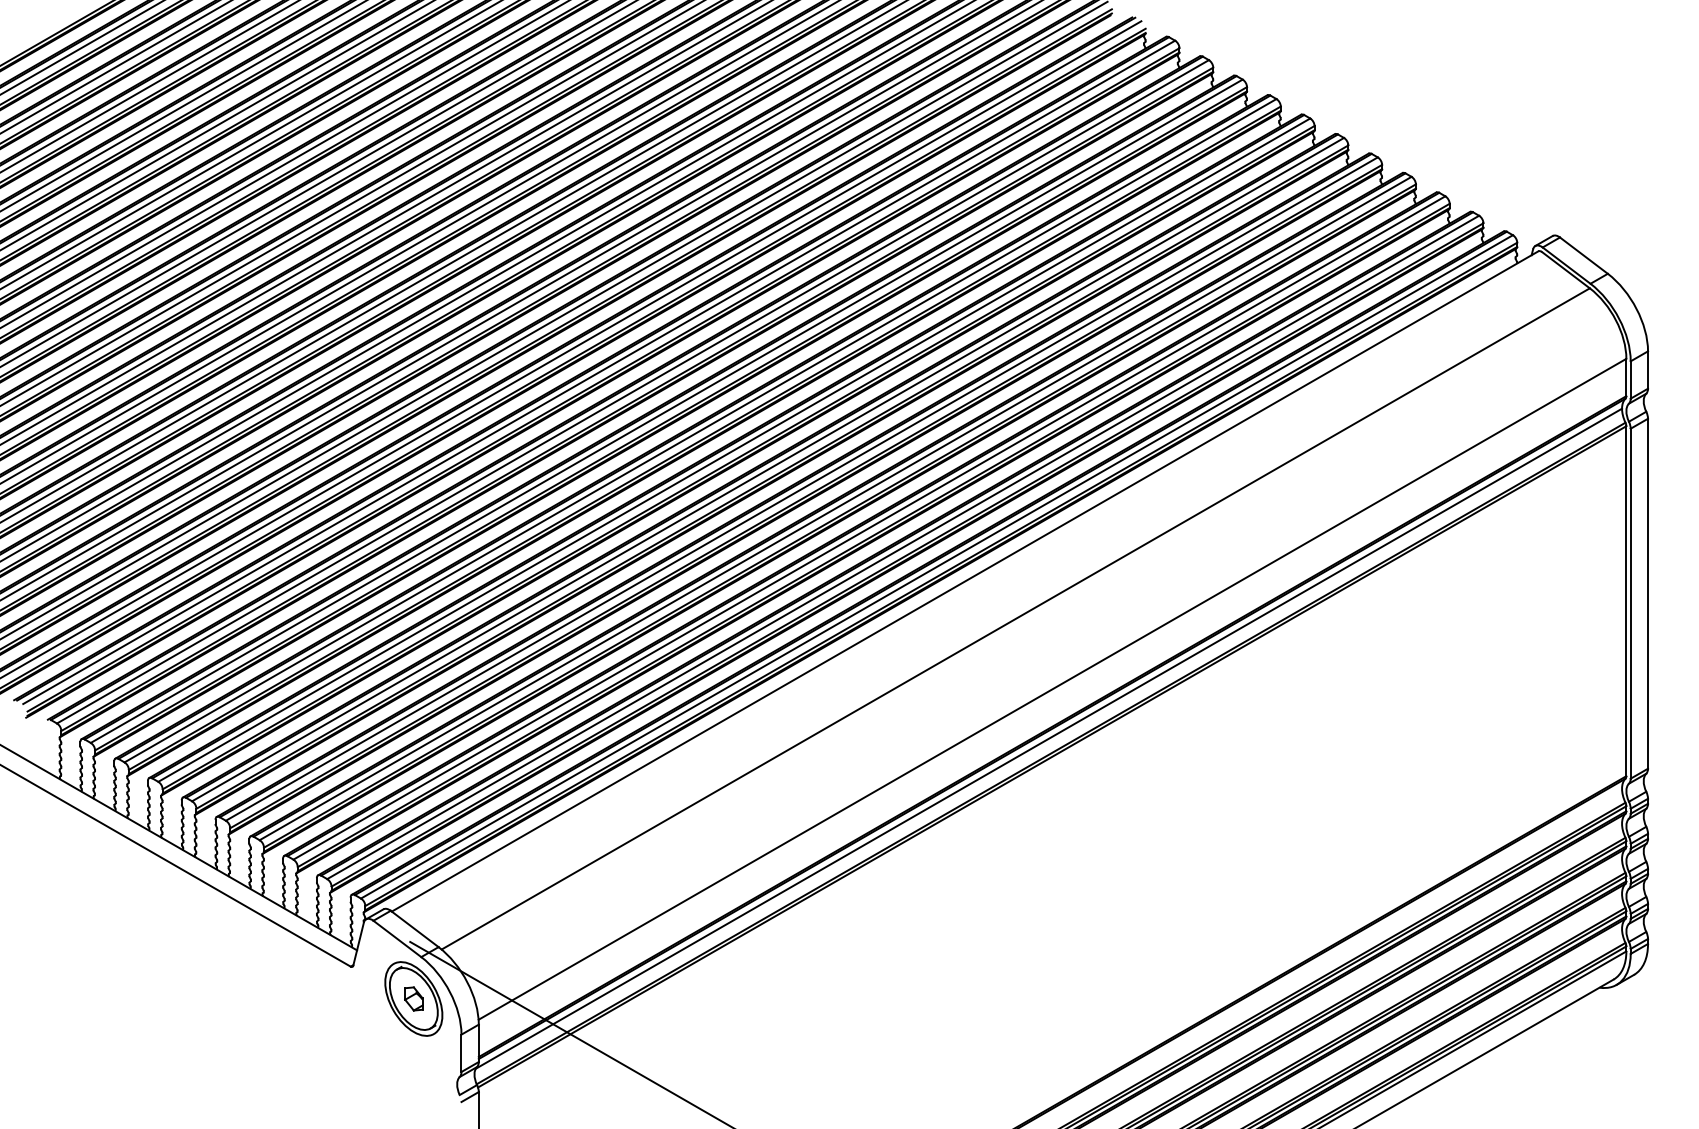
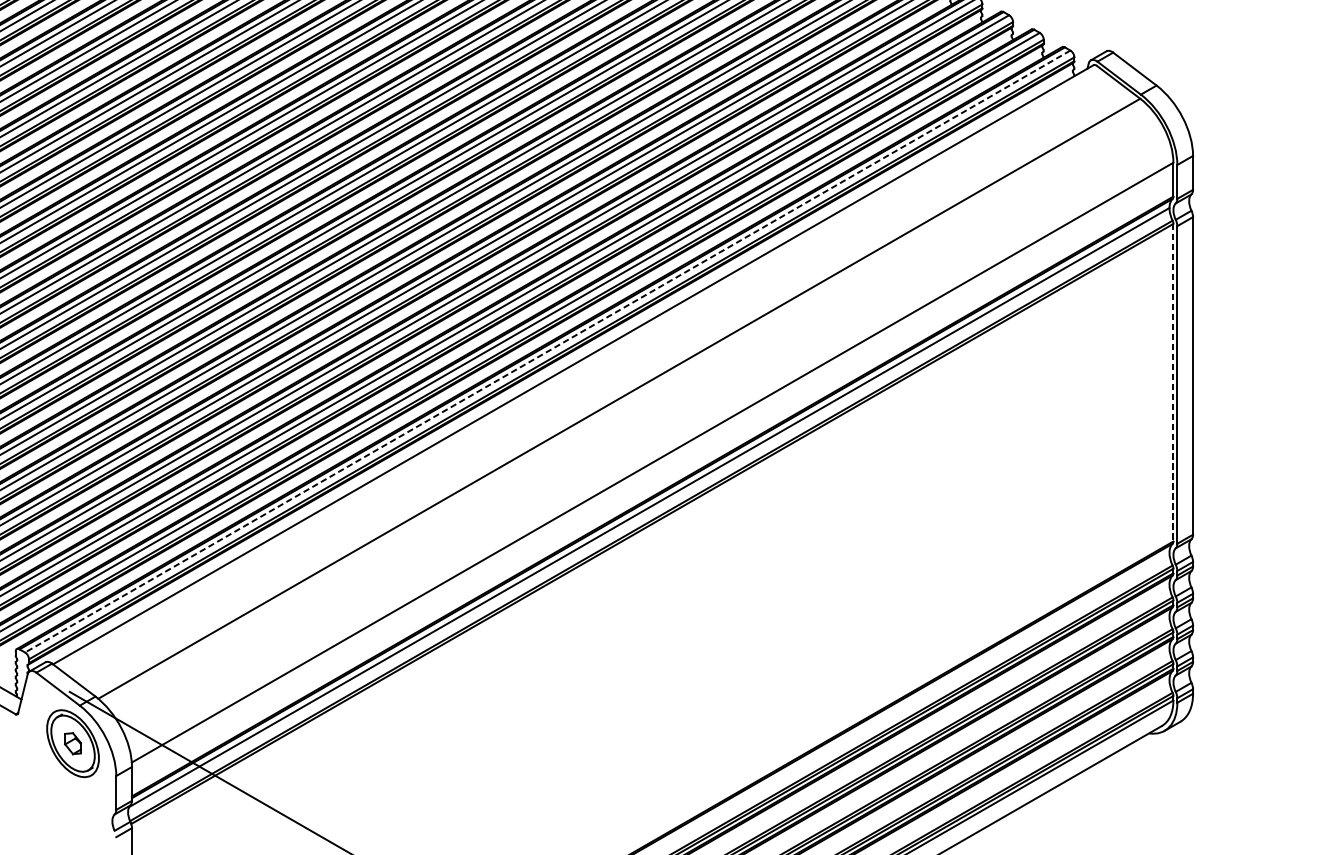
line: (936, 566) -> (547, 351), solid -> dashed
line: (1626, 601) -> (1173, 382), solid -> dashed

